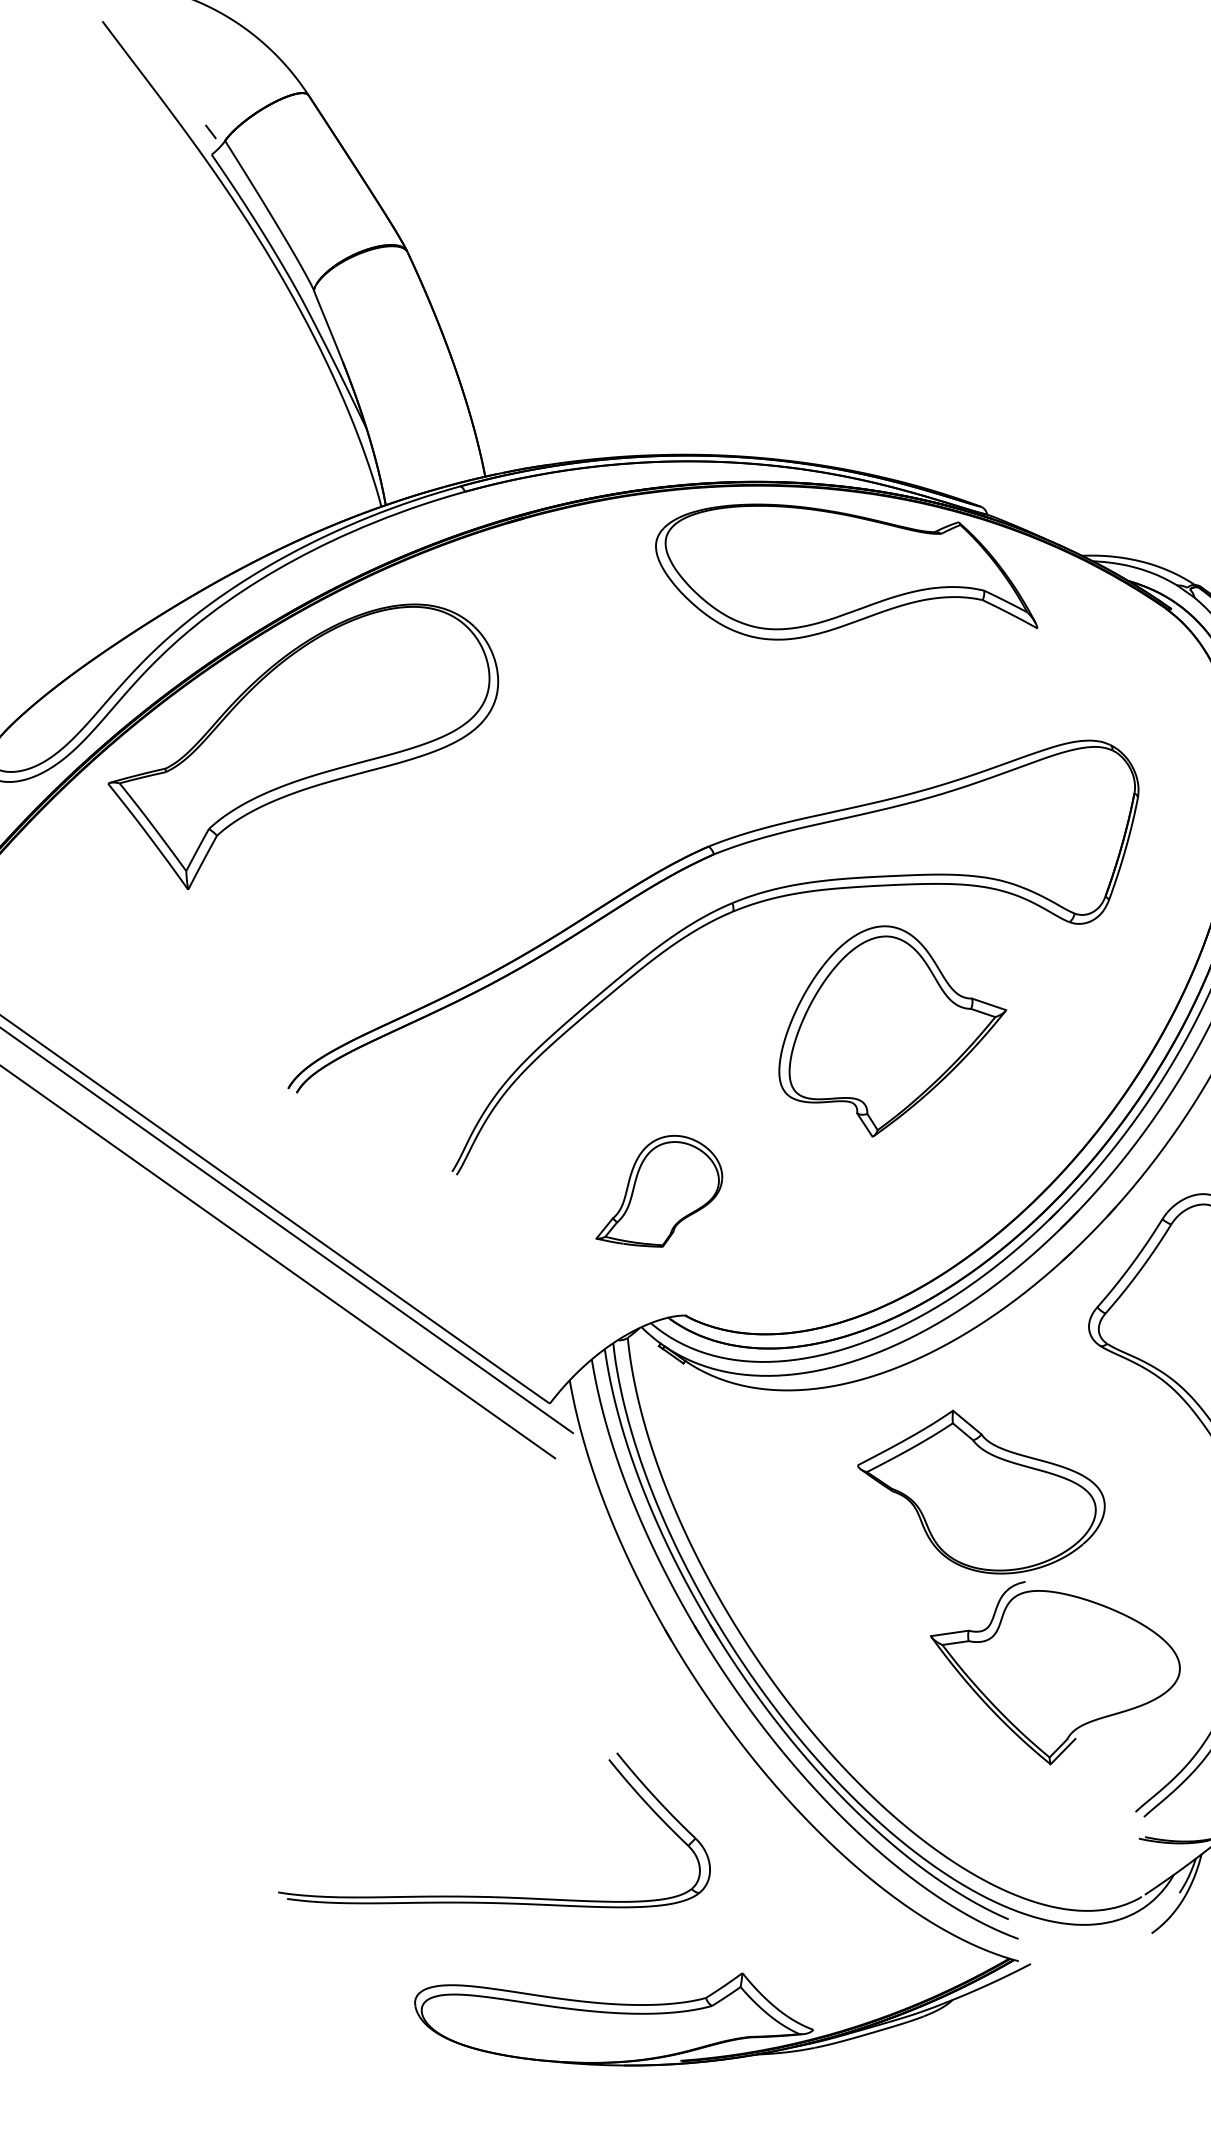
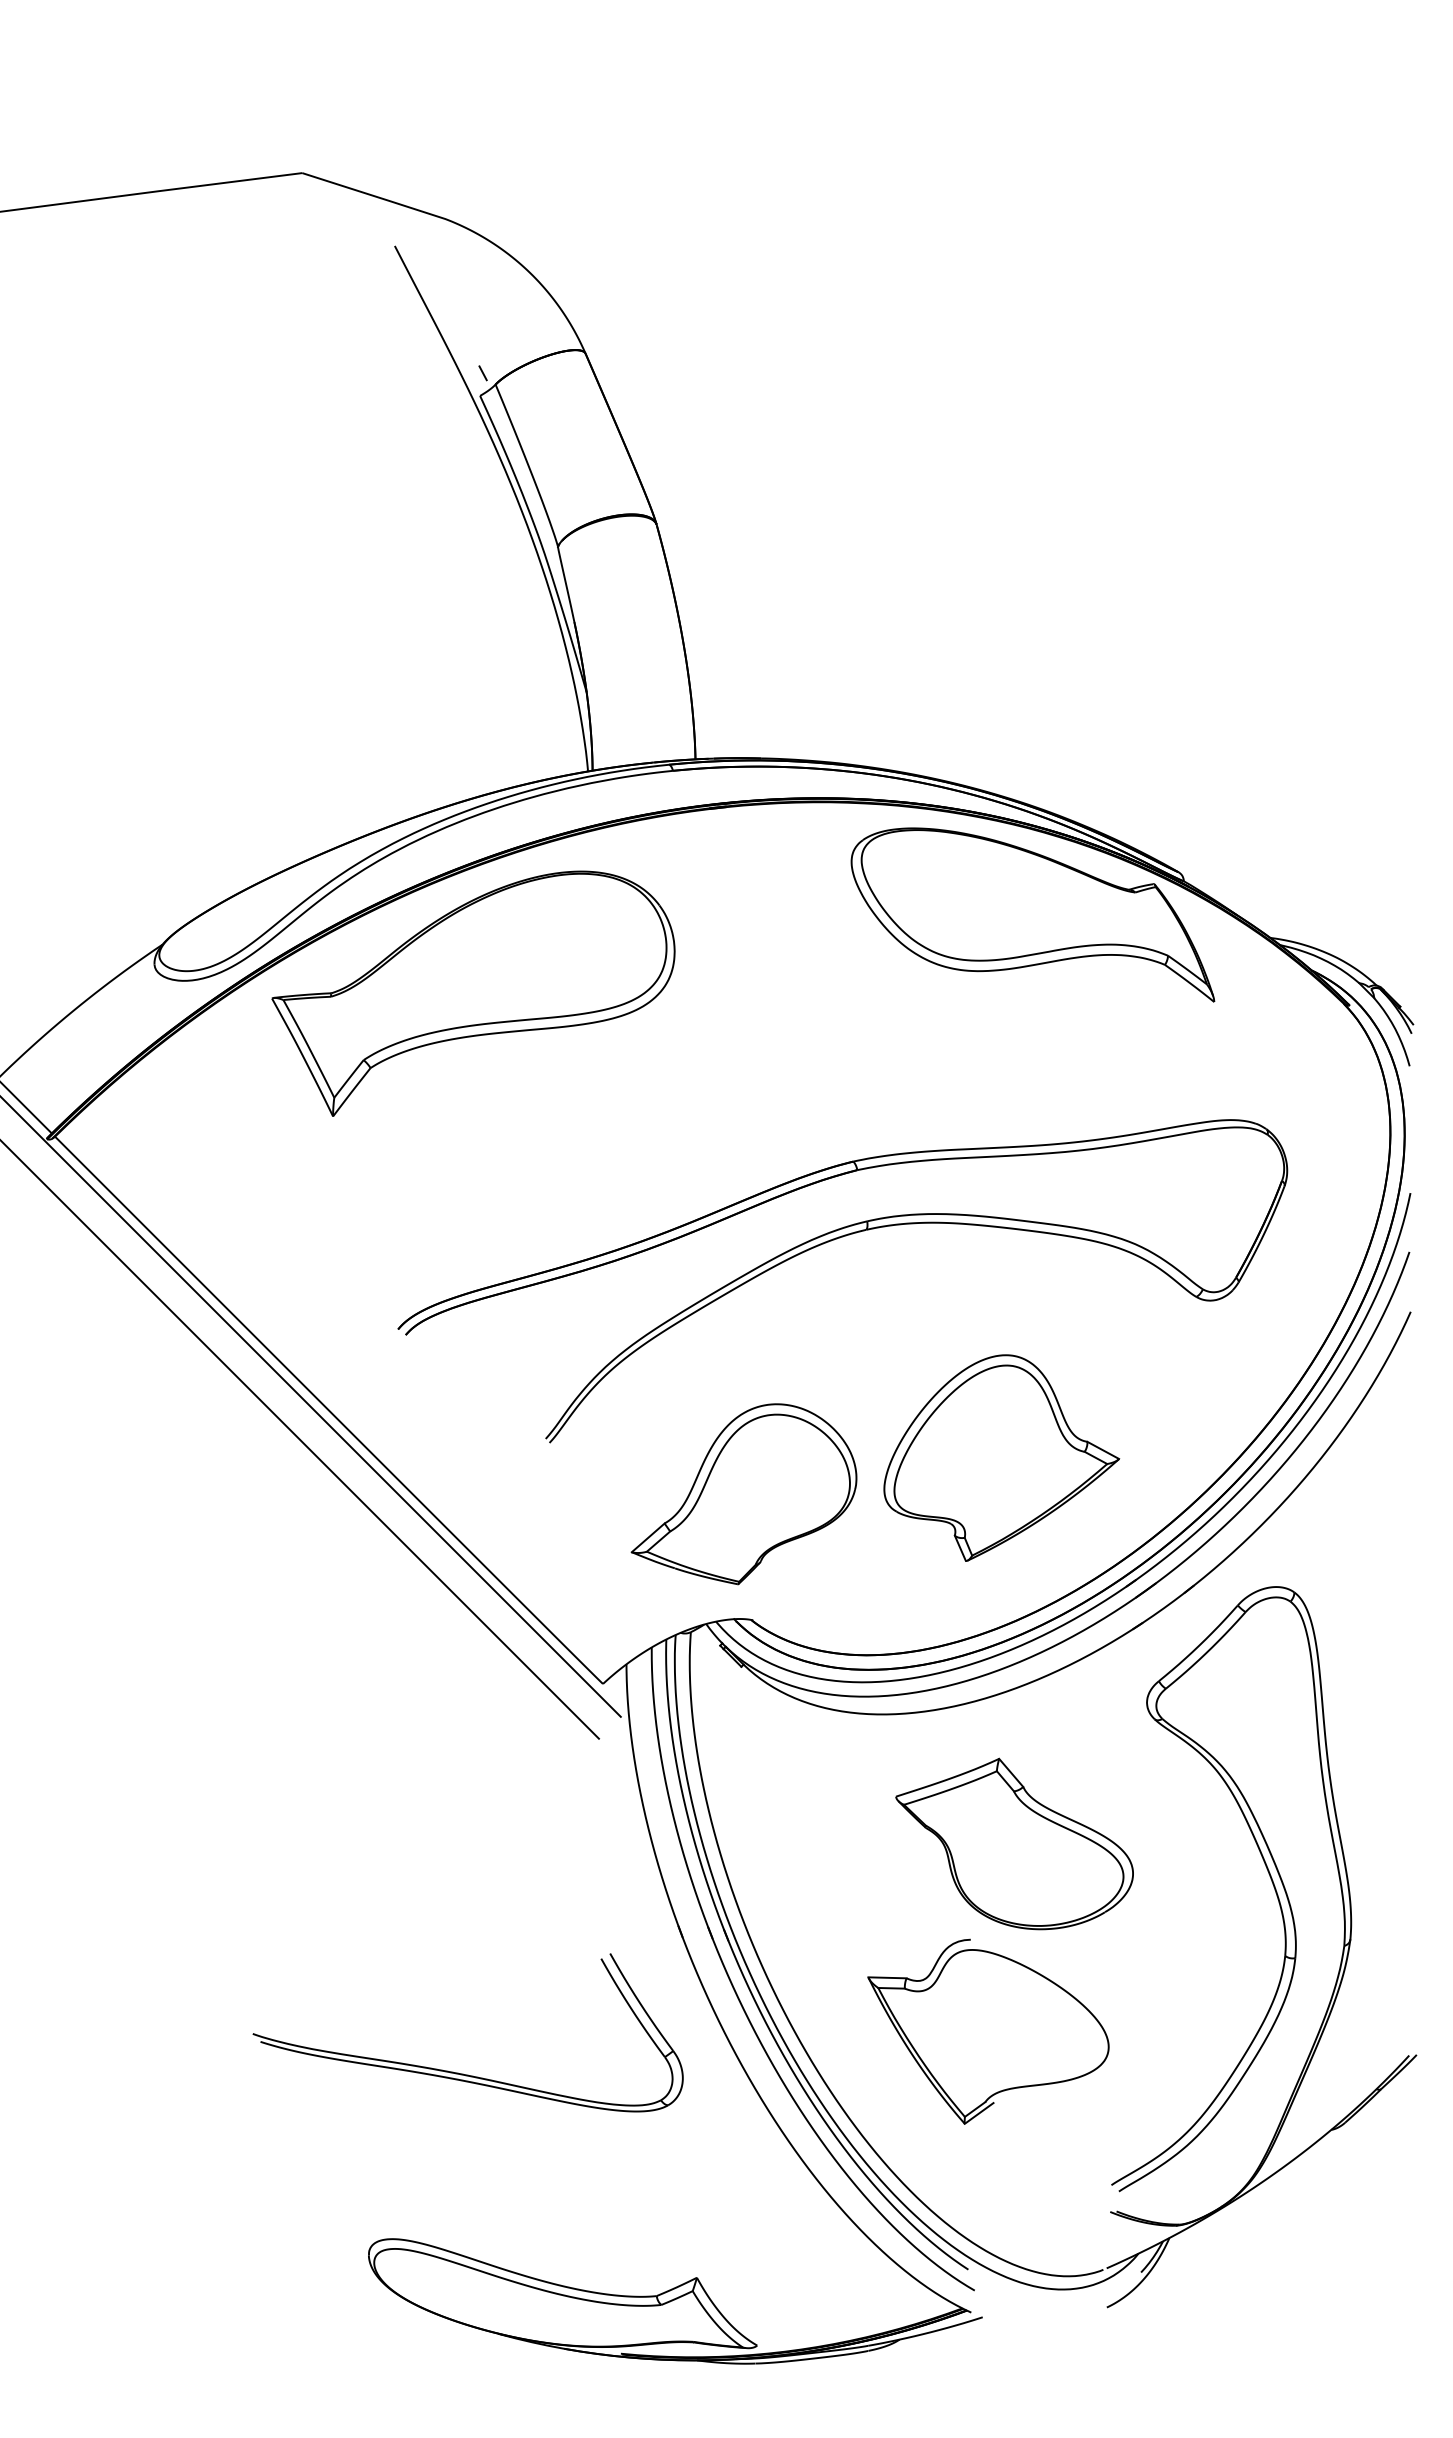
part: (890, 1028) -> (1001, 1457), moved
part: (656, 1193) -> (743, 1494), size x1.67
part: (1058, 1669) -> (988, 2031), moved
part: (487, 1895) -> (458, 2072), moved

